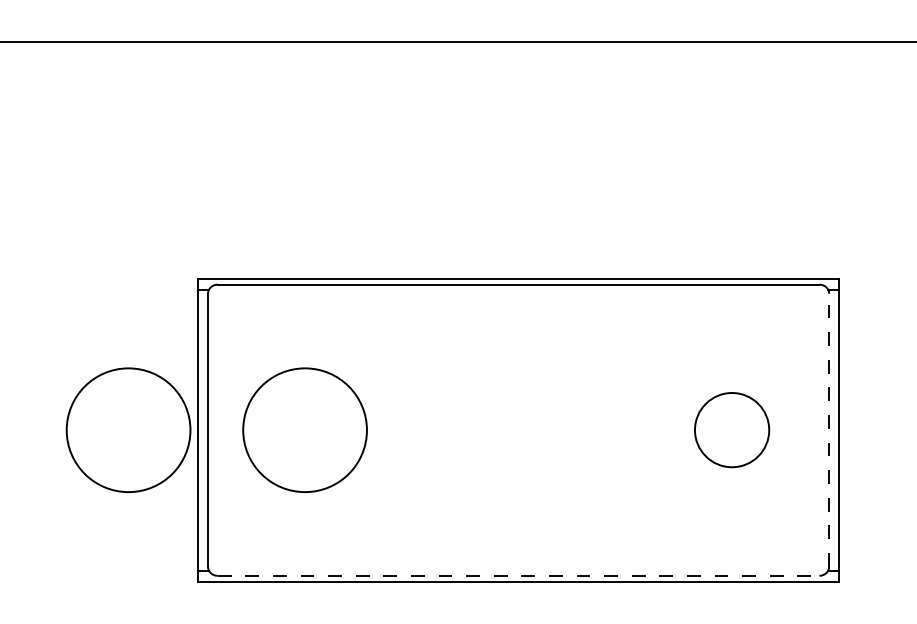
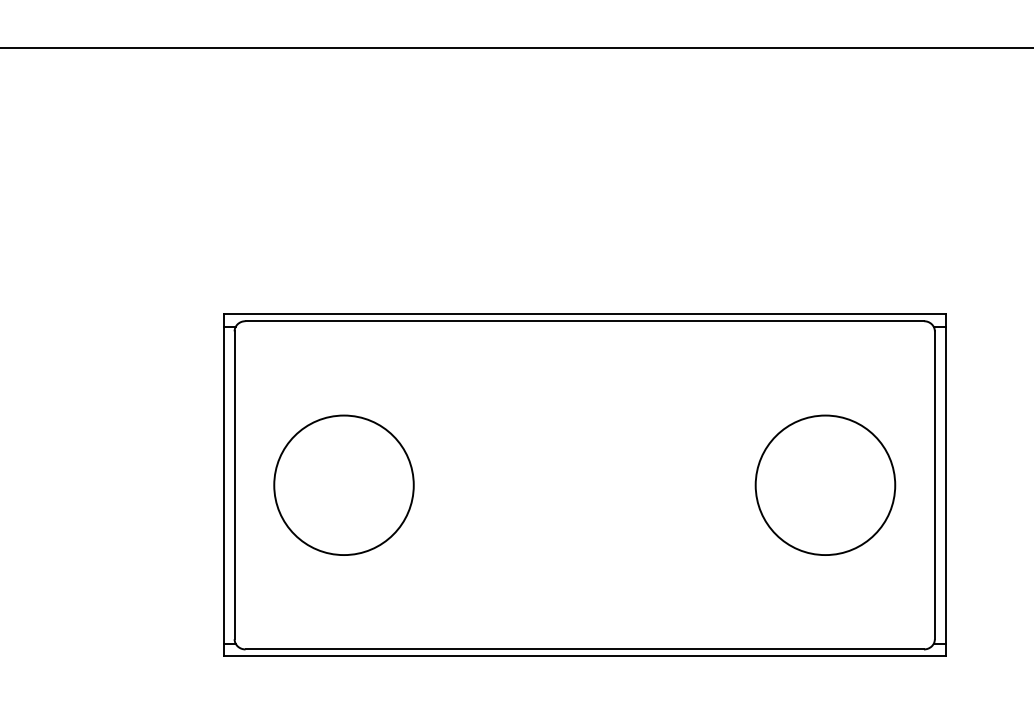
circle: (128, 429) -> (144, 484), removed
circle: (732, 429) -> (825, 484), size x1.67
line: (828, 430) -> (934, 485), dashed -> solid
line: (519, 575) -> (585, 649), dashed -> solid

